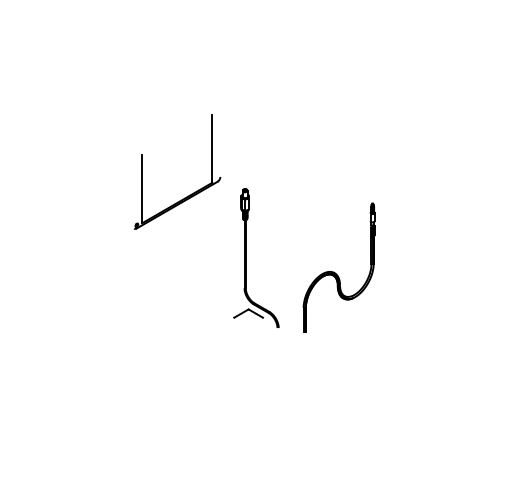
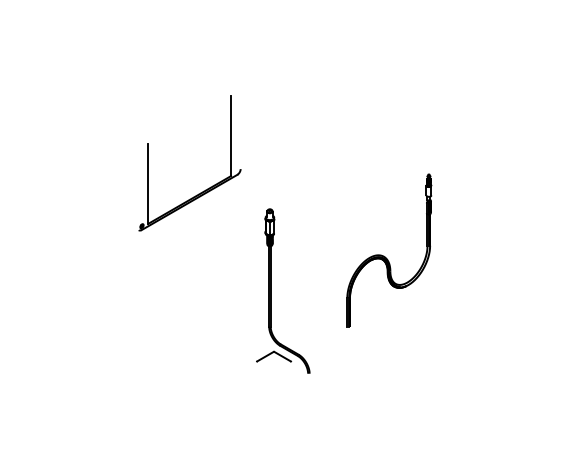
part: (246, 257) -> (271, 290), moved
part: (338, 267) -> (388, 250), moved

